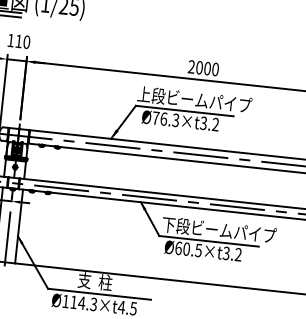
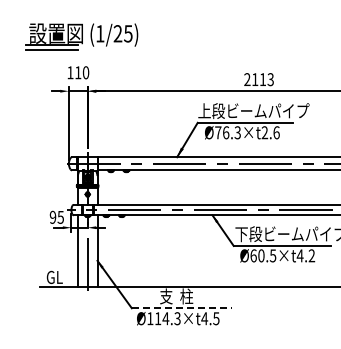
text: (207, 68) -> (262, 79), 2000 -> 2113
text: (209, 123) -> (270, 132), Ø76.3×t3.2 -> Ø76.3×t2.6
text: (225, 253) -> (299, 255), Ø60.5×t3.2 -> Ø60.5×t4.2
line: (99, 294) -> (182, 308), solid -> dashed

